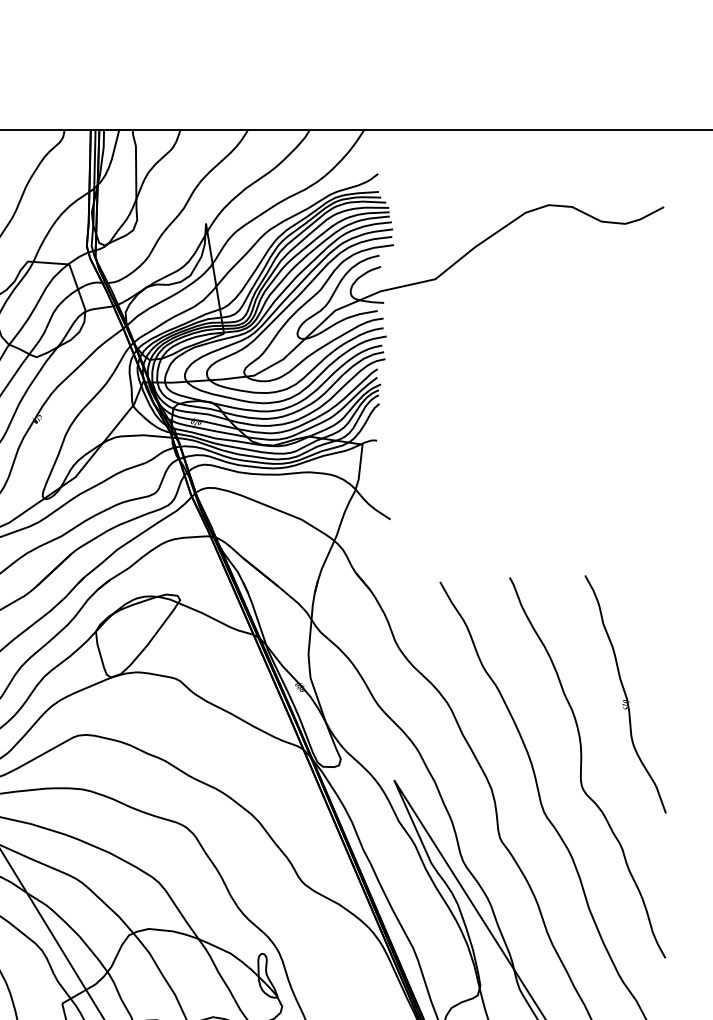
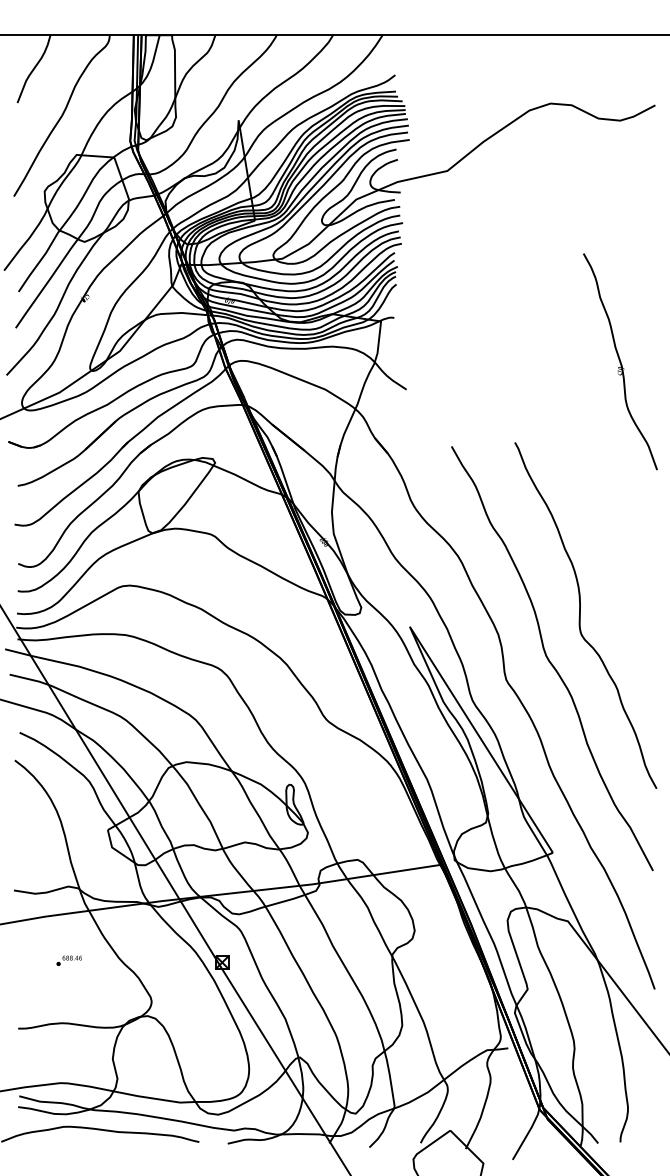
part: (625, 694) -> (620, 361), moved

